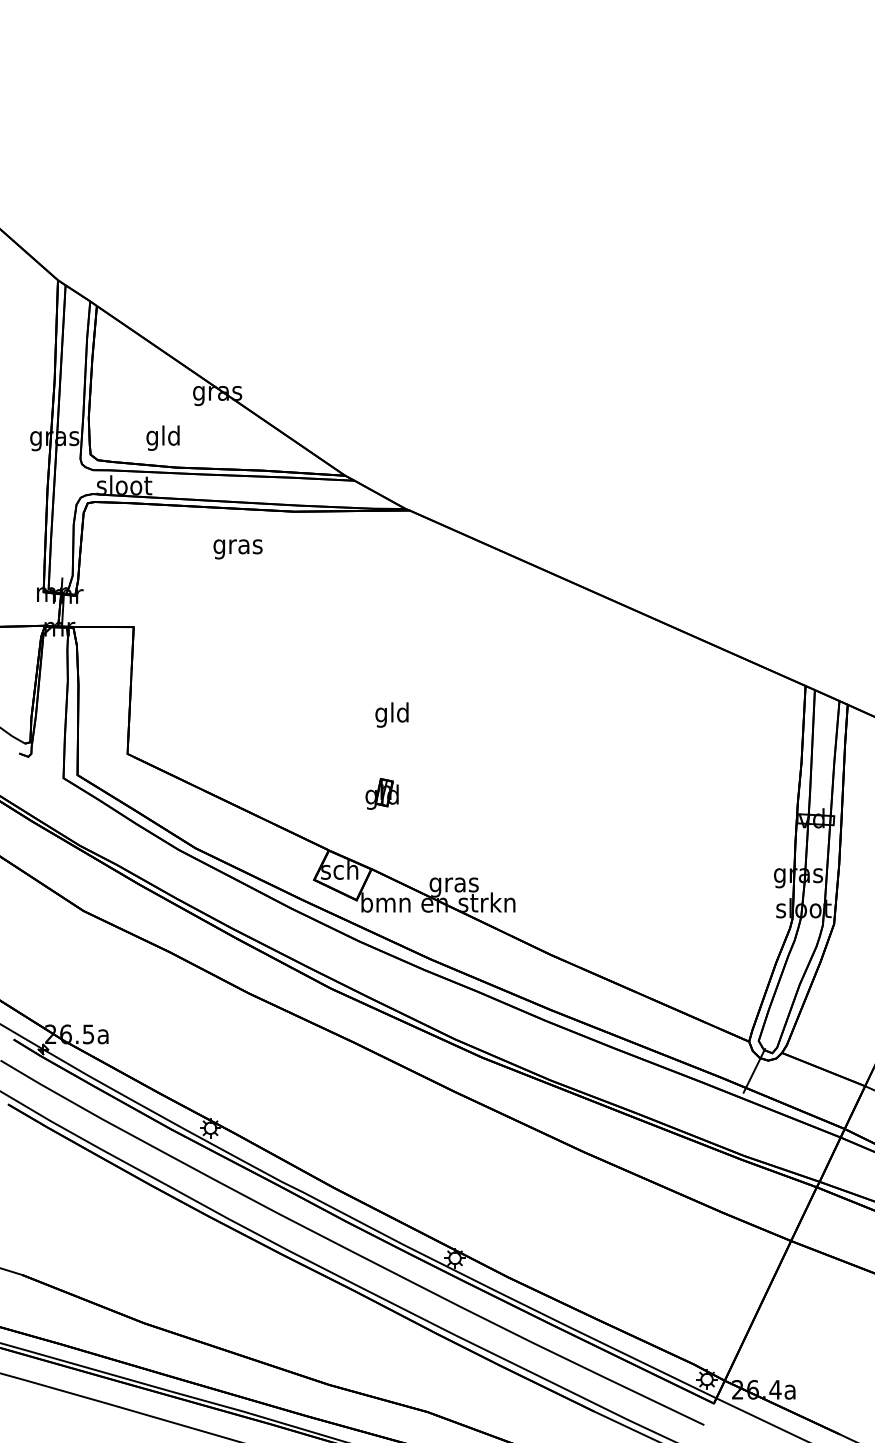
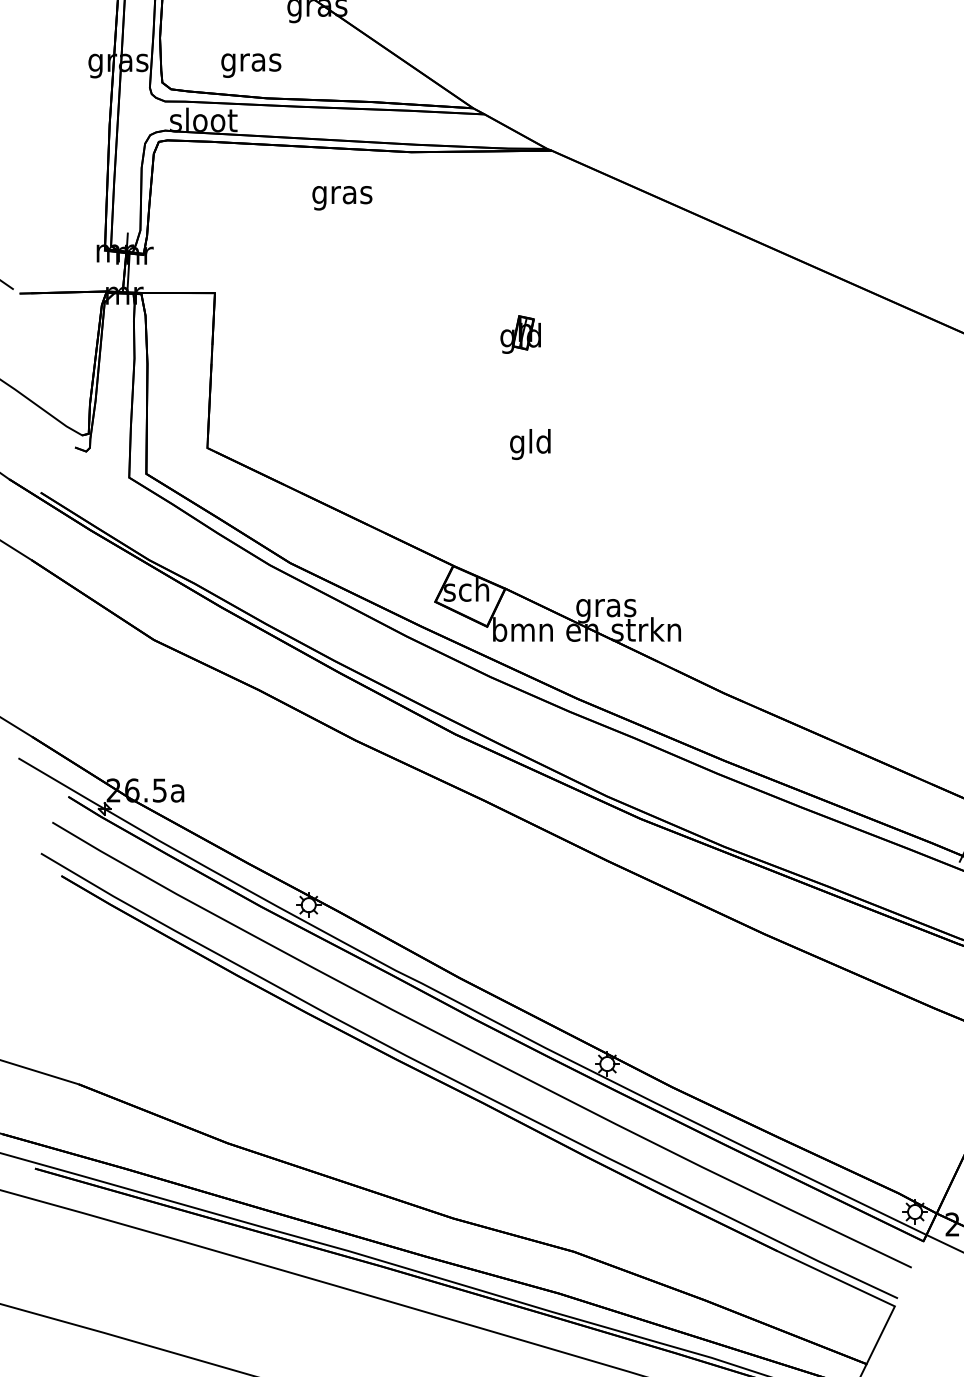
text: (163, 437) -> (251, 61), gld -> gras
text: (391, 714) -> (529, 443), moved
part: (381, 793) -> (519, 333), moved

